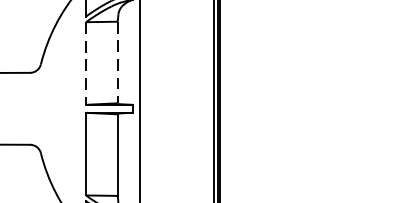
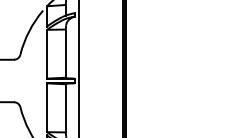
line: (86, 63) -> (47, 54), dashed -> solid
line: (117, 63) -> (65, 54), dashed -> solid

